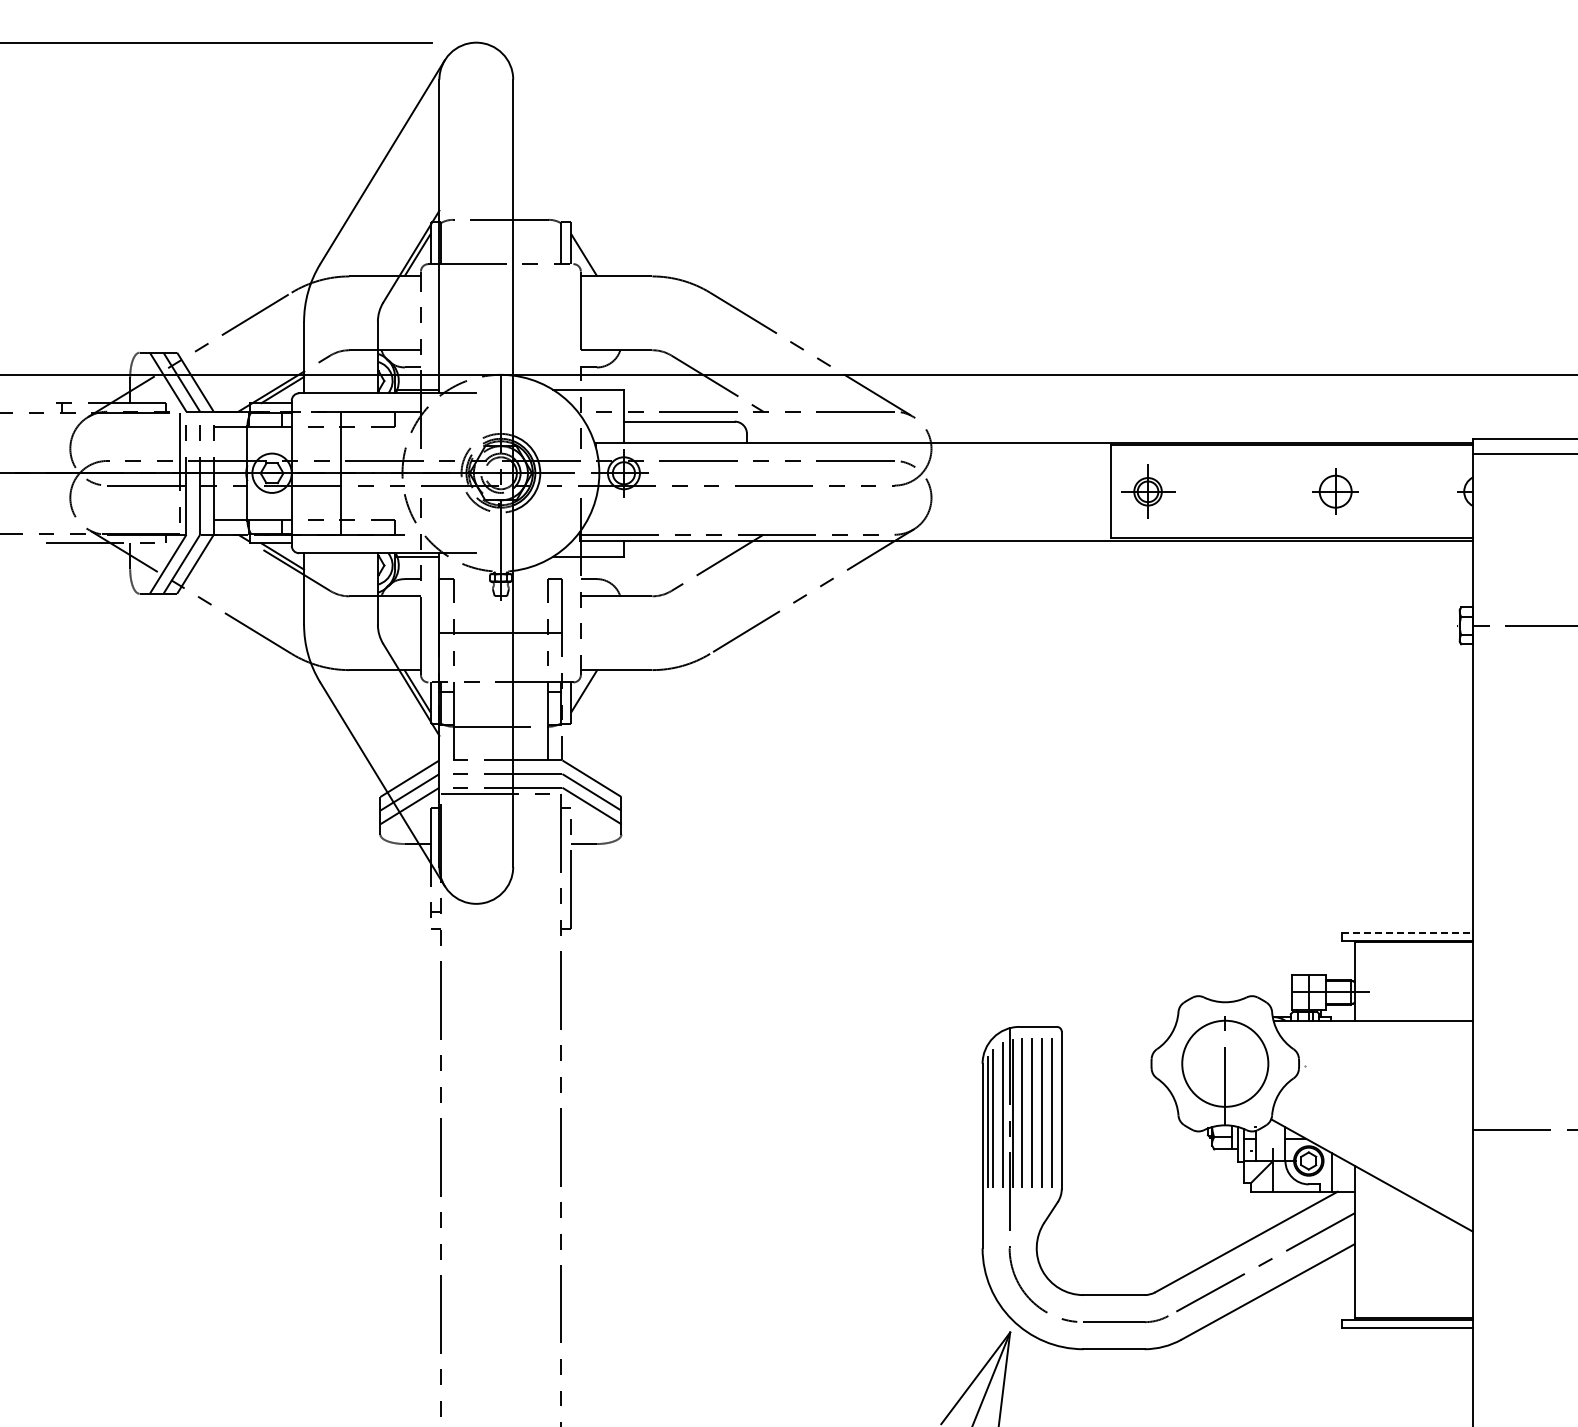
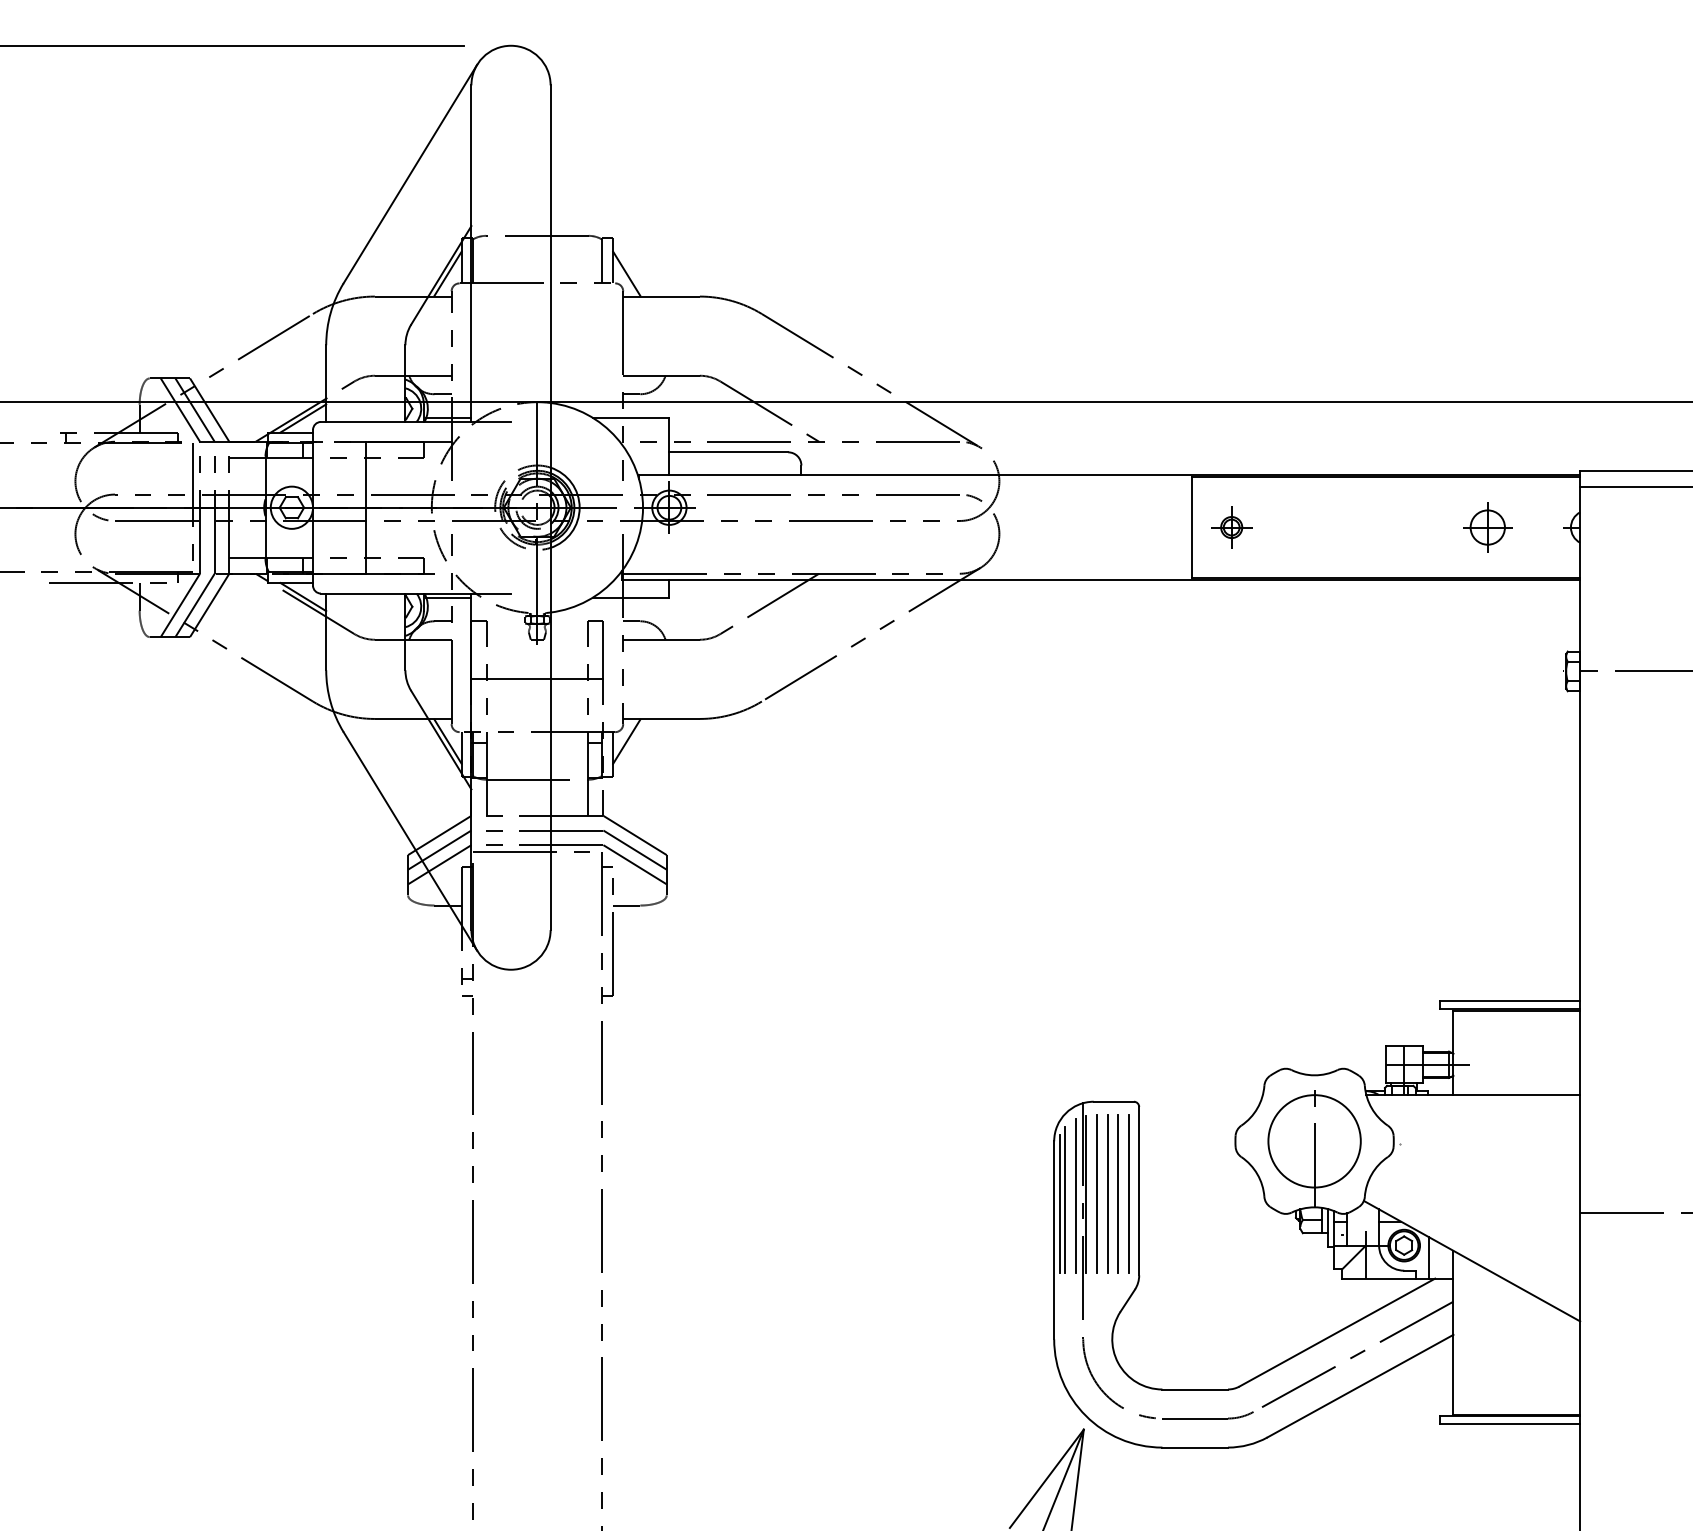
part: (1147, 491) -> (1231, 527), size x0.71
part: (1335, 491) -> (1487, 527), moved
line: (1408, 932) -> (1511, 1000), dashed -> solid

